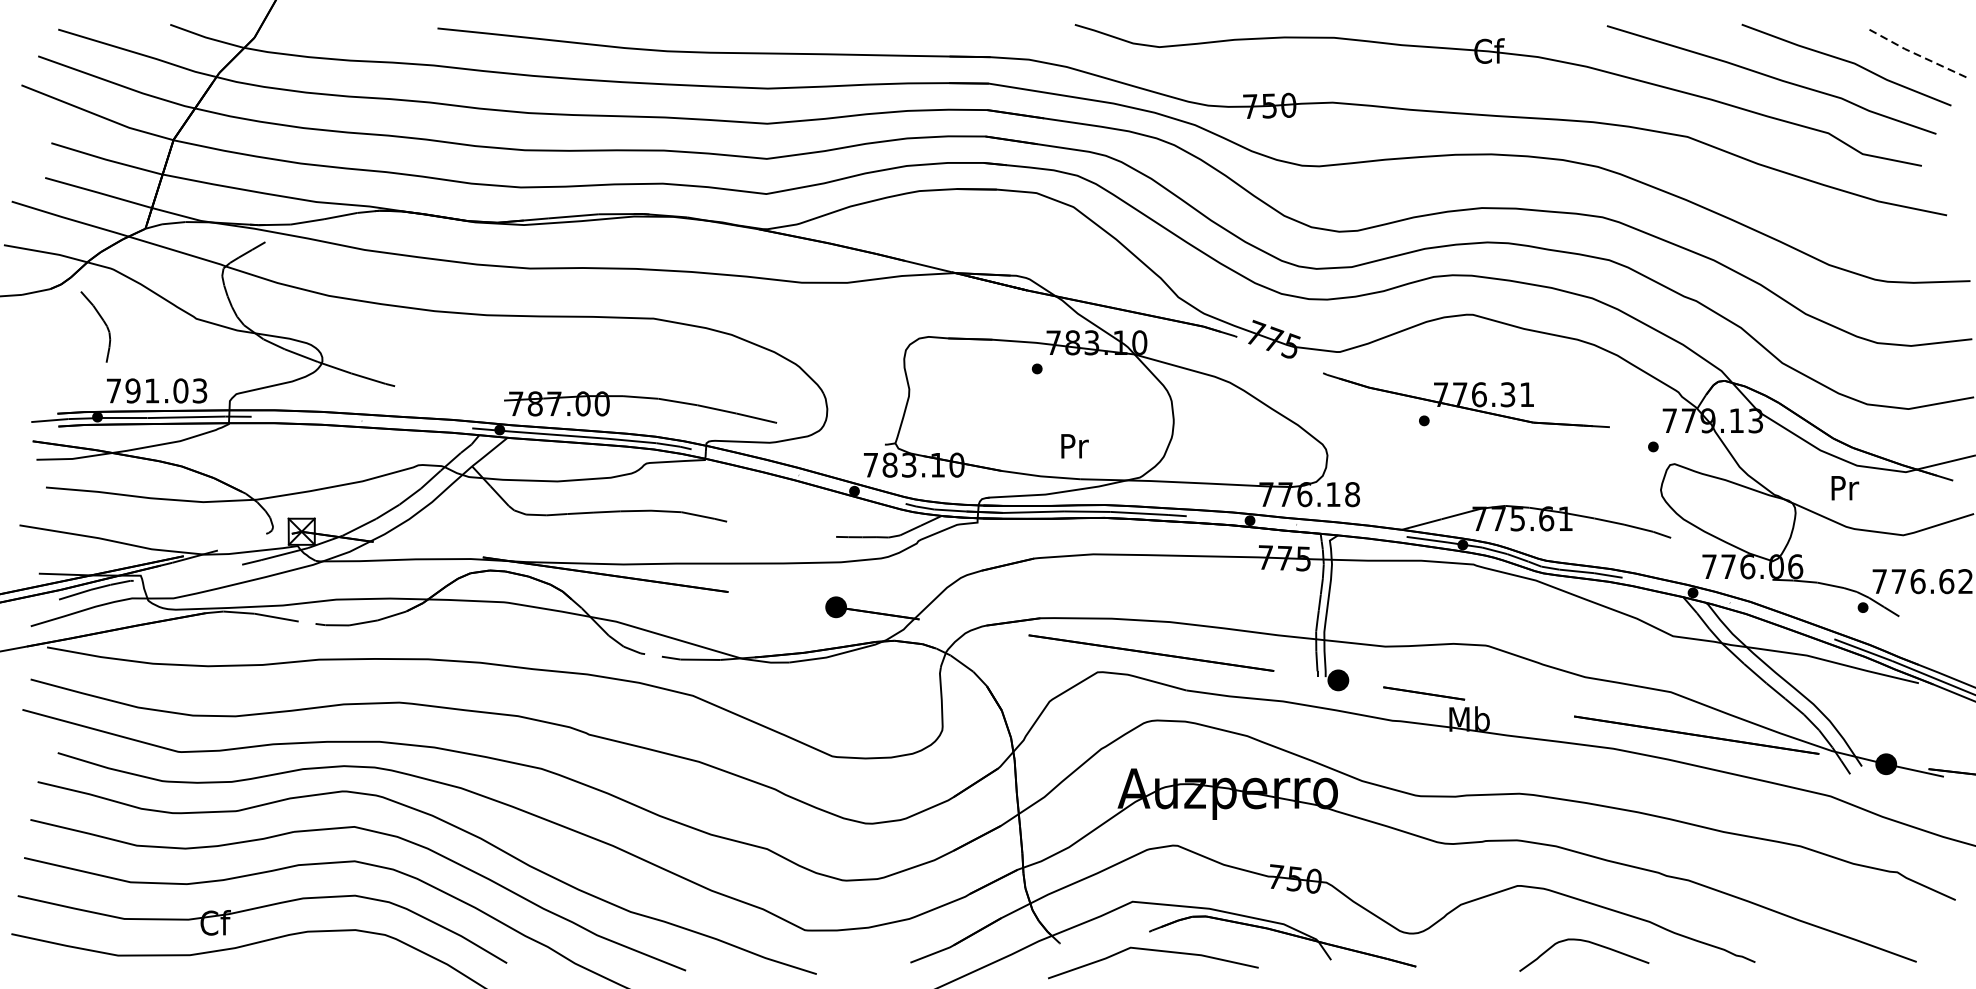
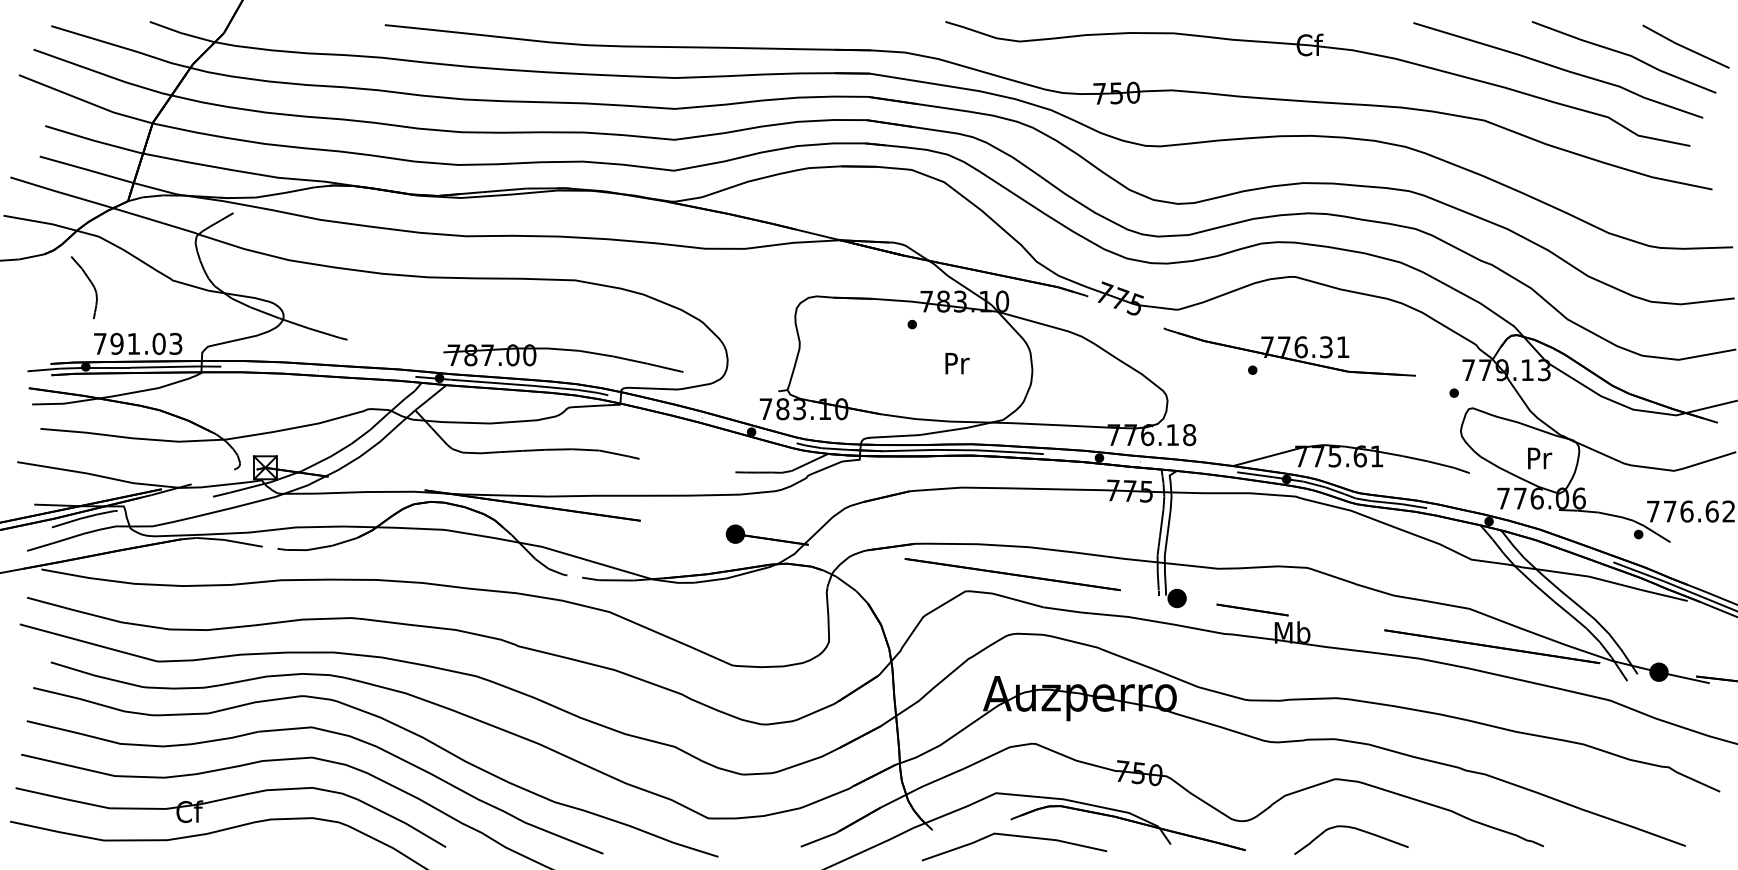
line: (1915, 53) -> (1684, 47), dashed -> solid
text: (1074, 446) -> (957, 363), moved
text: (1845, 488) -> (1540, 458), moved
curve: (1587, 943) -> (1354, 829), moved

